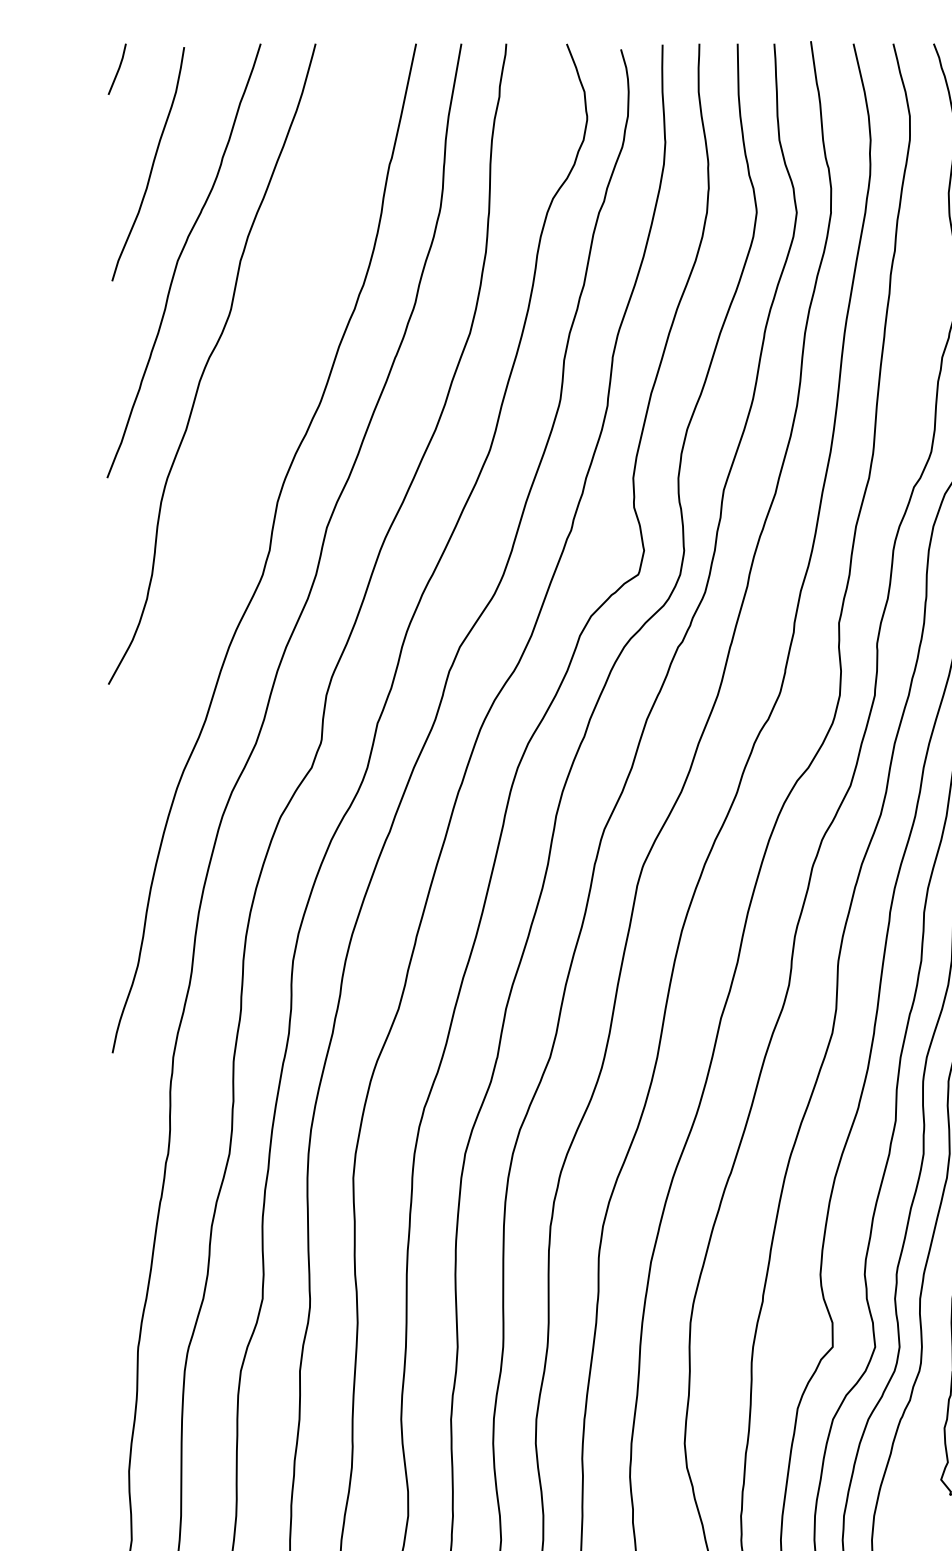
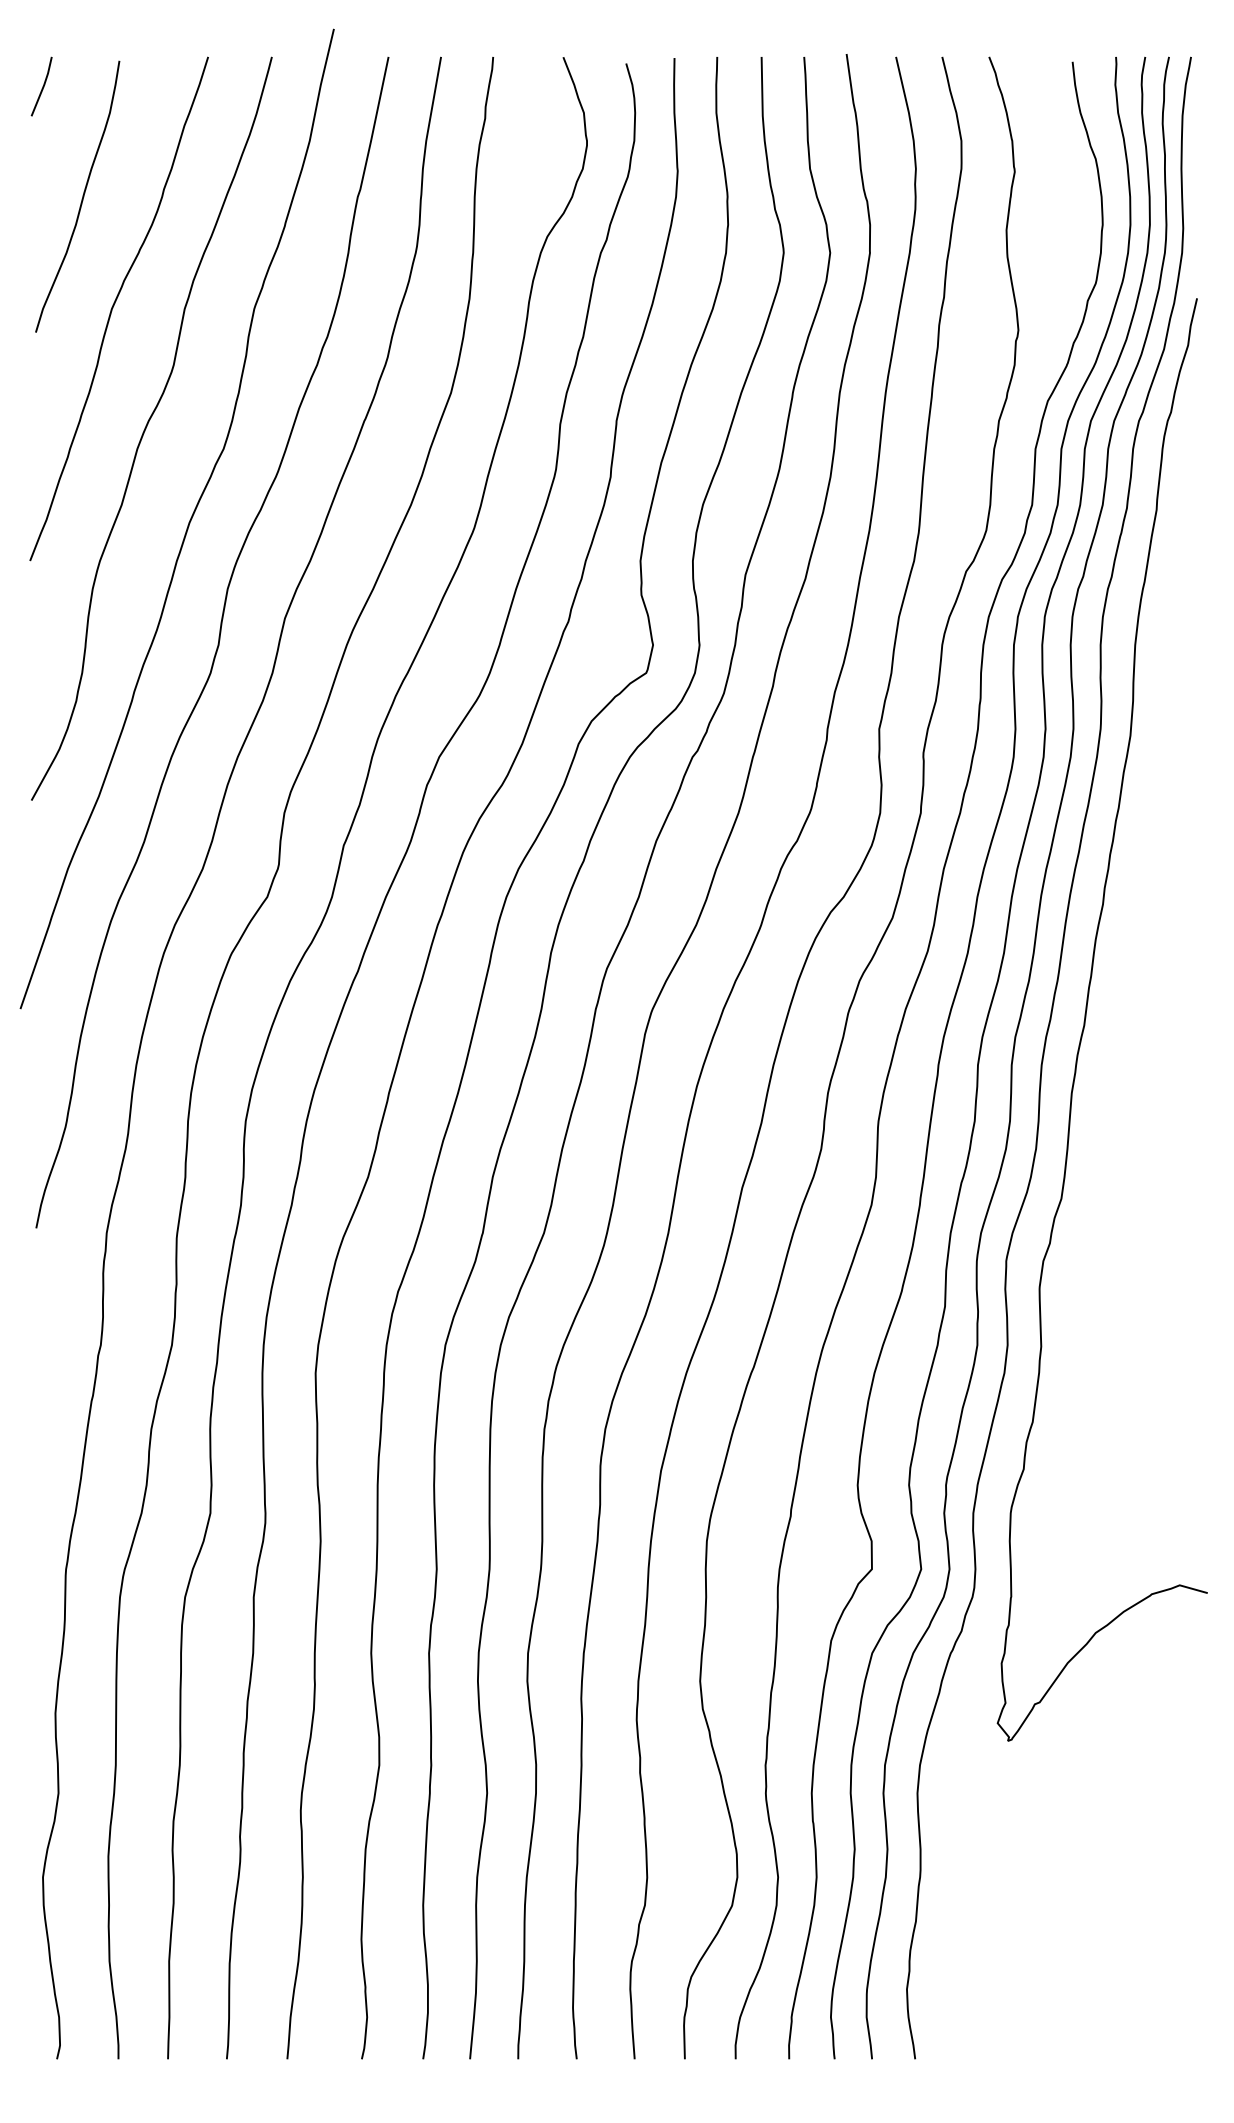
curve: (243, 444) -> (188, 522), added

